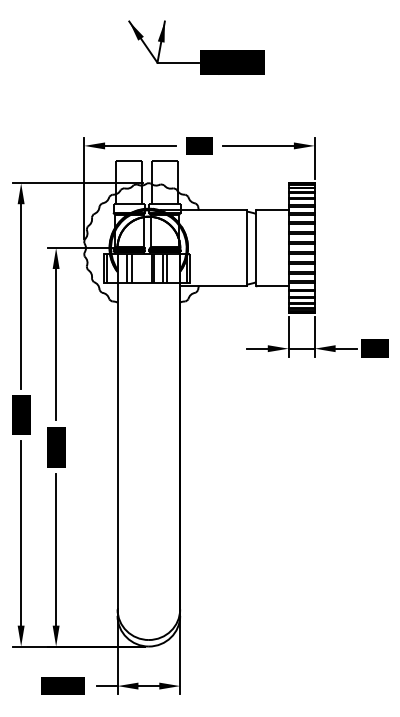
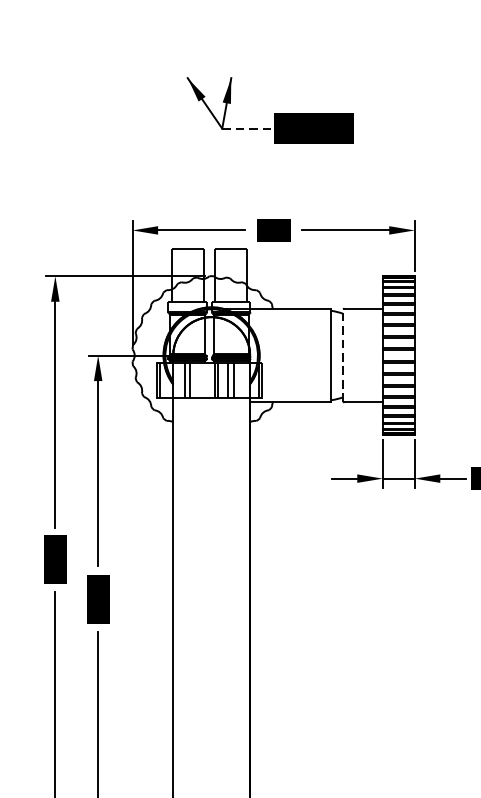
line: (178, 62) -> (247, 128), solid -> dashed
line: (256, 248) -> (343, 355), solid -> dashed

